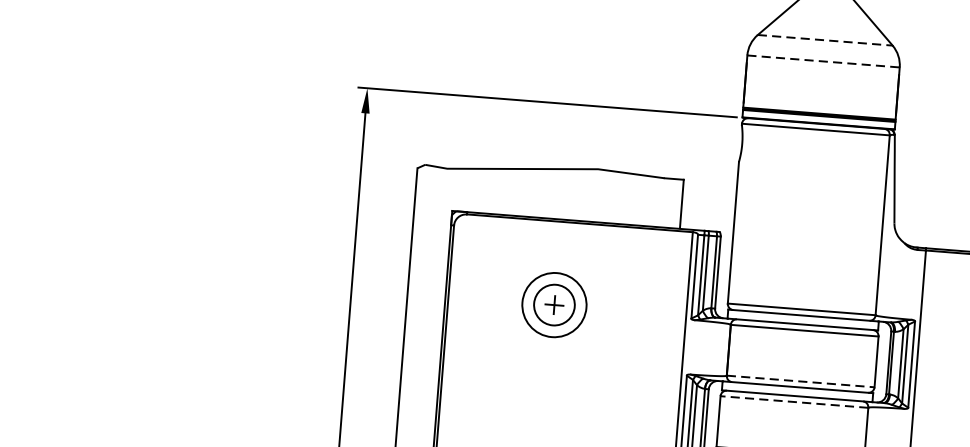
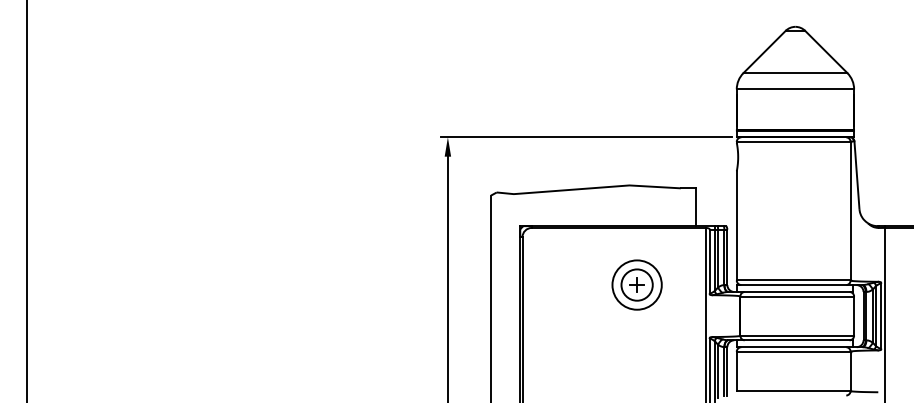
line: (825, 40) -> (795, 73), dashed -> solid
line: (823, 61) -> (795, 89), dashed -> solid
part: (553, 304) -> (636, 284), moved
line: (801, 381) -> (797, 335), dashed -> solid
line: (794, 401) -> (793, 351), dashed -> solid

